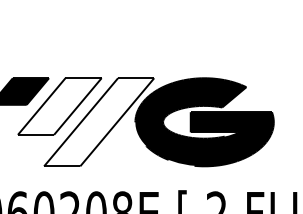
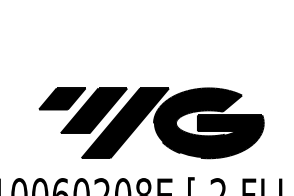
fill: (59, 106) -> (93, 110), added
fill: (98, 122) -> (124, 123), added

